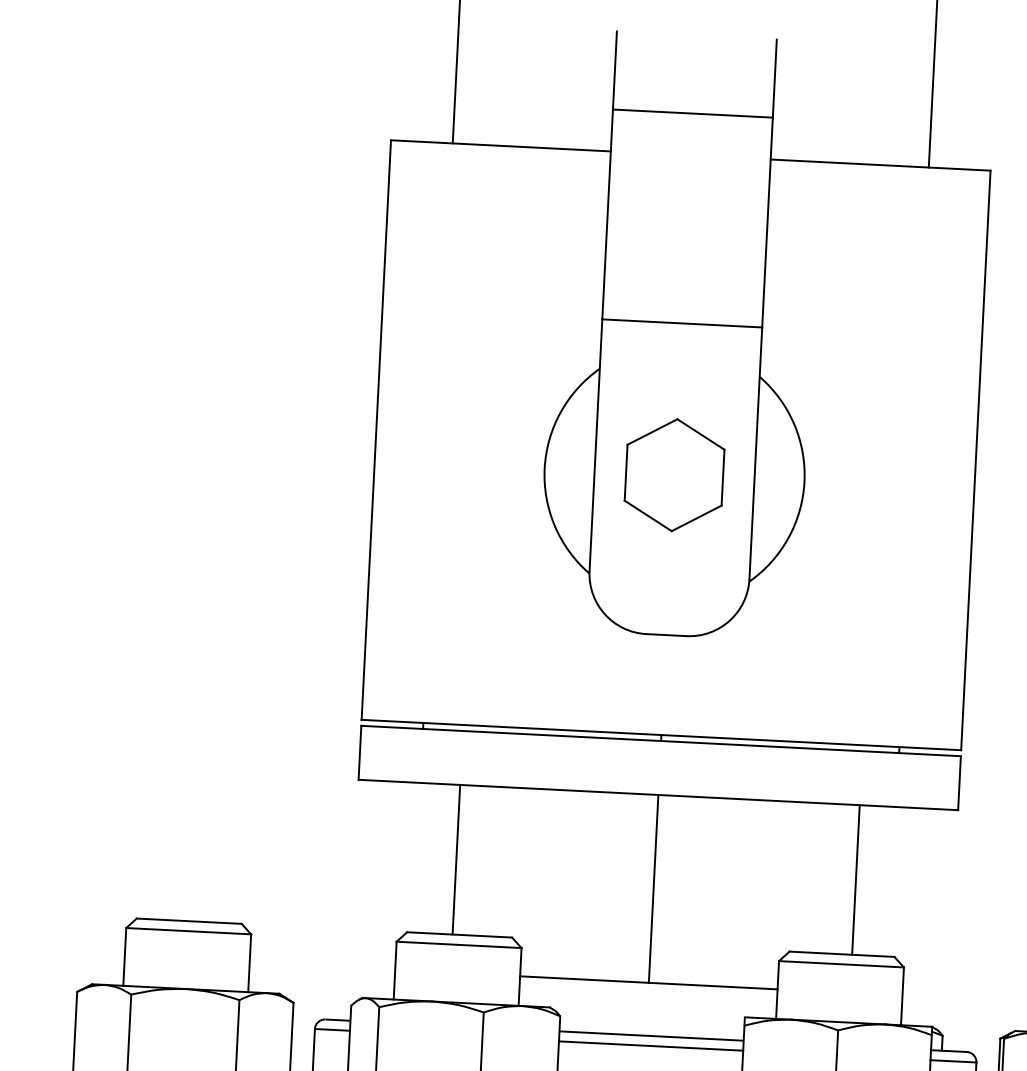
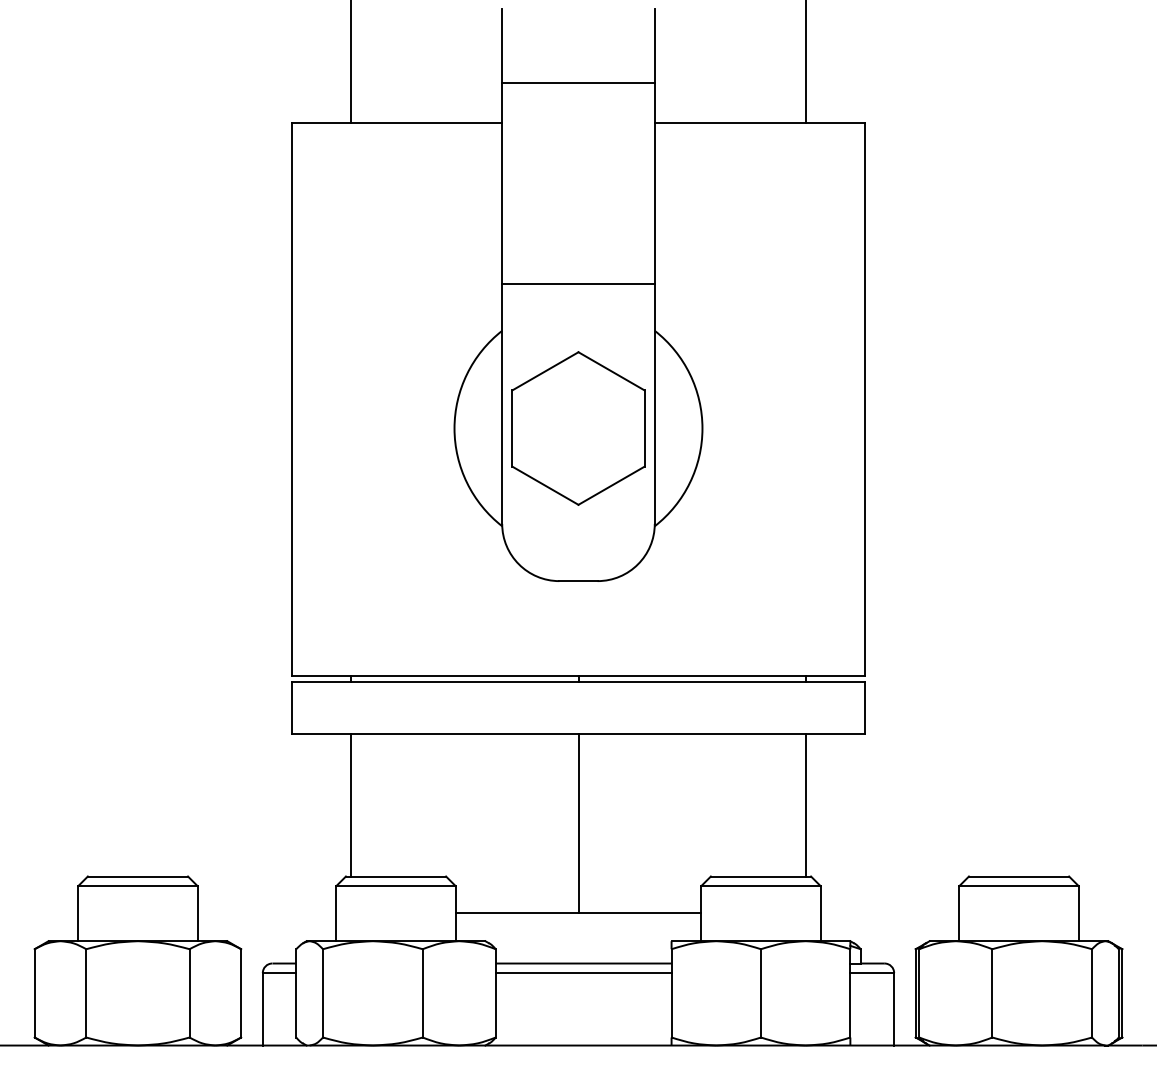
part: (674, 475) -> (578, 428), size x1.43
line: (456, 859) -> (351, 804), moved
line: (855, 879) -> (805, 804), moved

